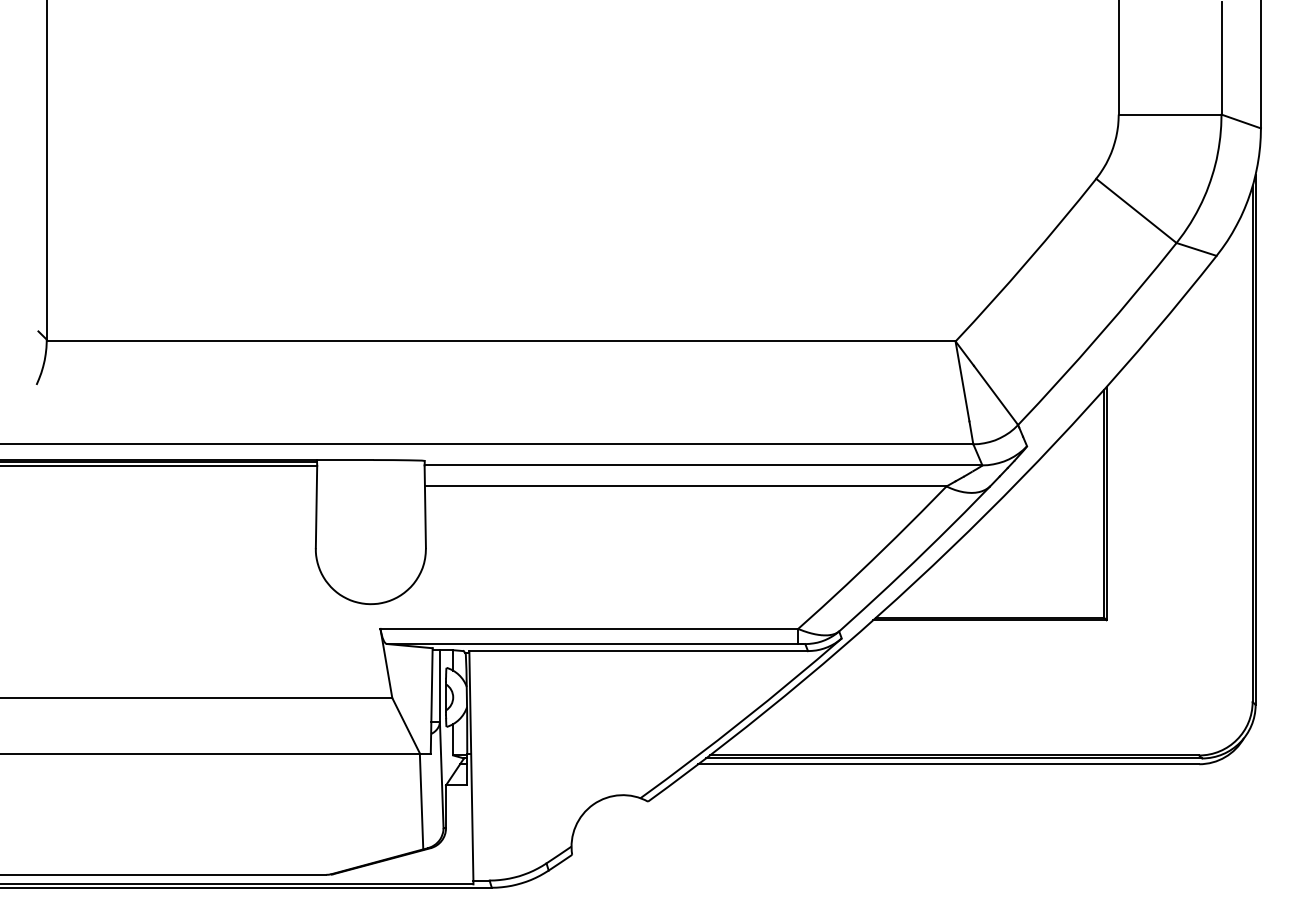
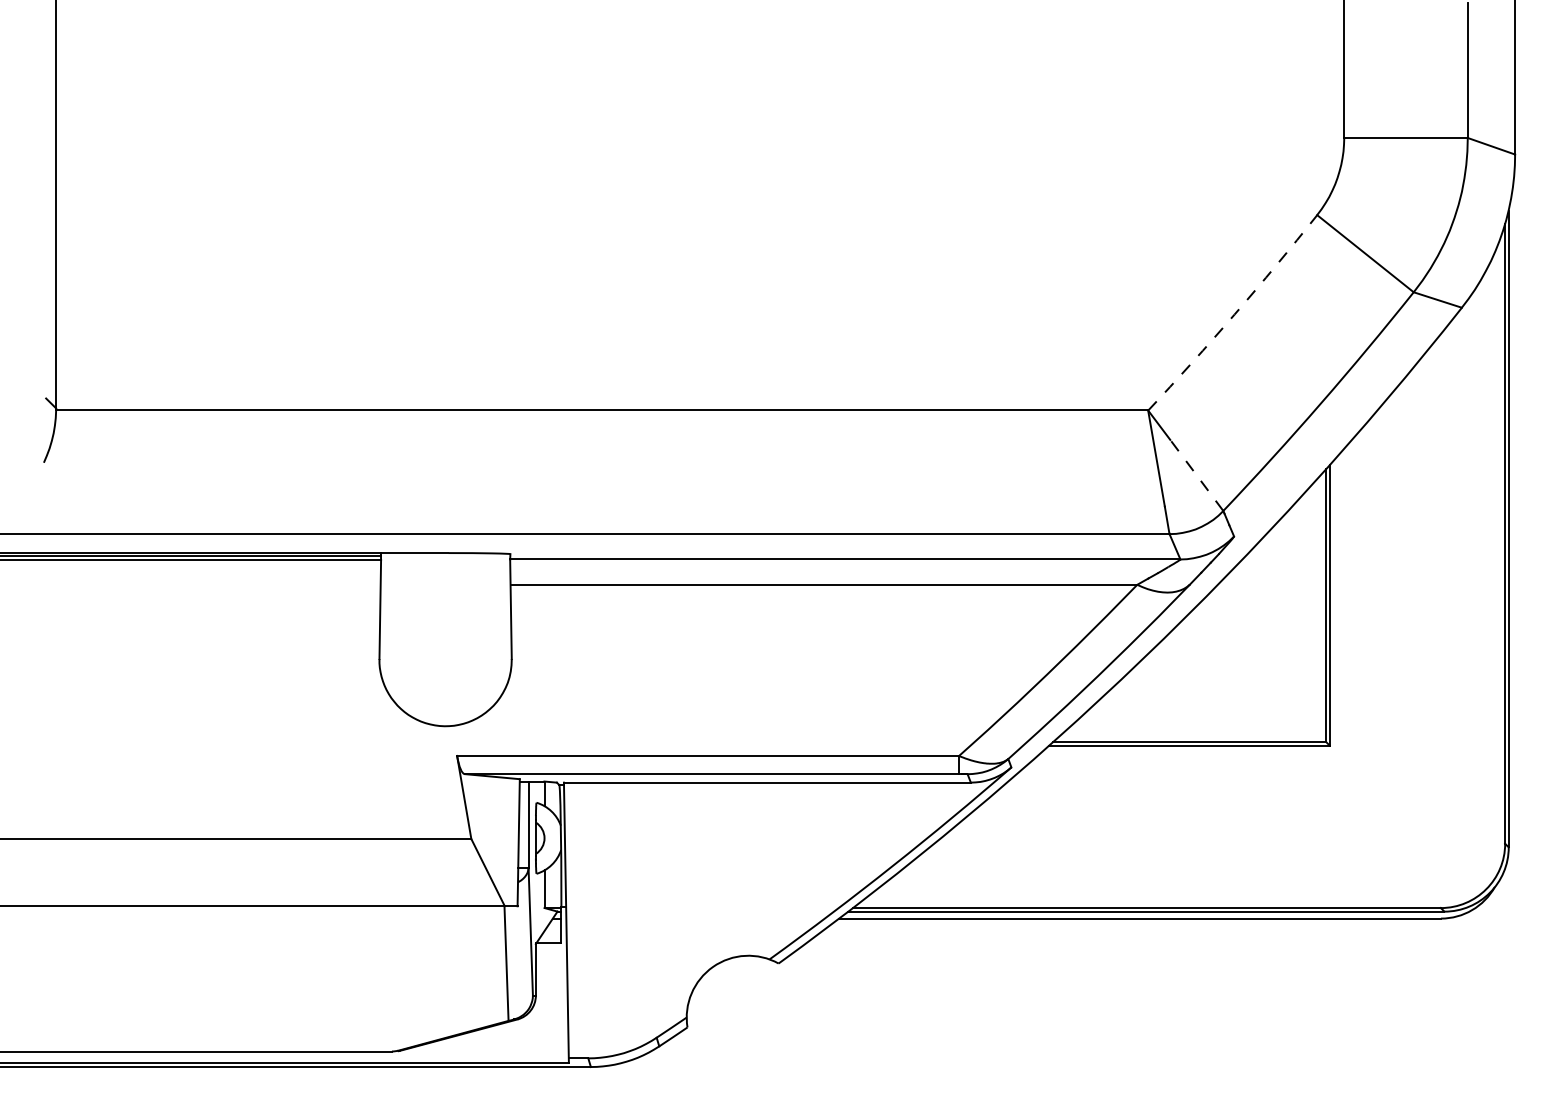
arc: (1027, 261) -> (1234, 314), solid -> dashed
line: (995, 394) -> (1196, 474), solid -> dashed

